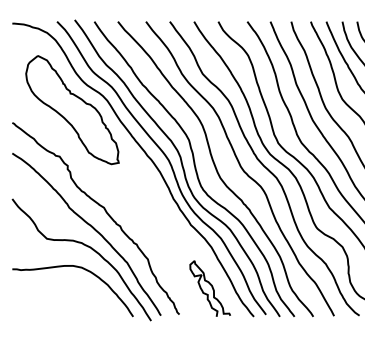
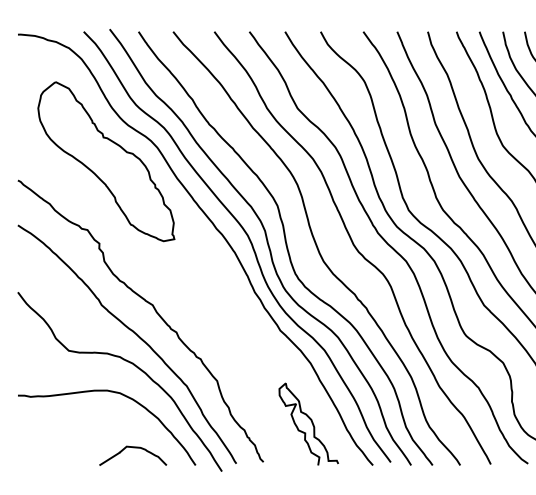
curve: (90, 305) -> (132, 448), added

